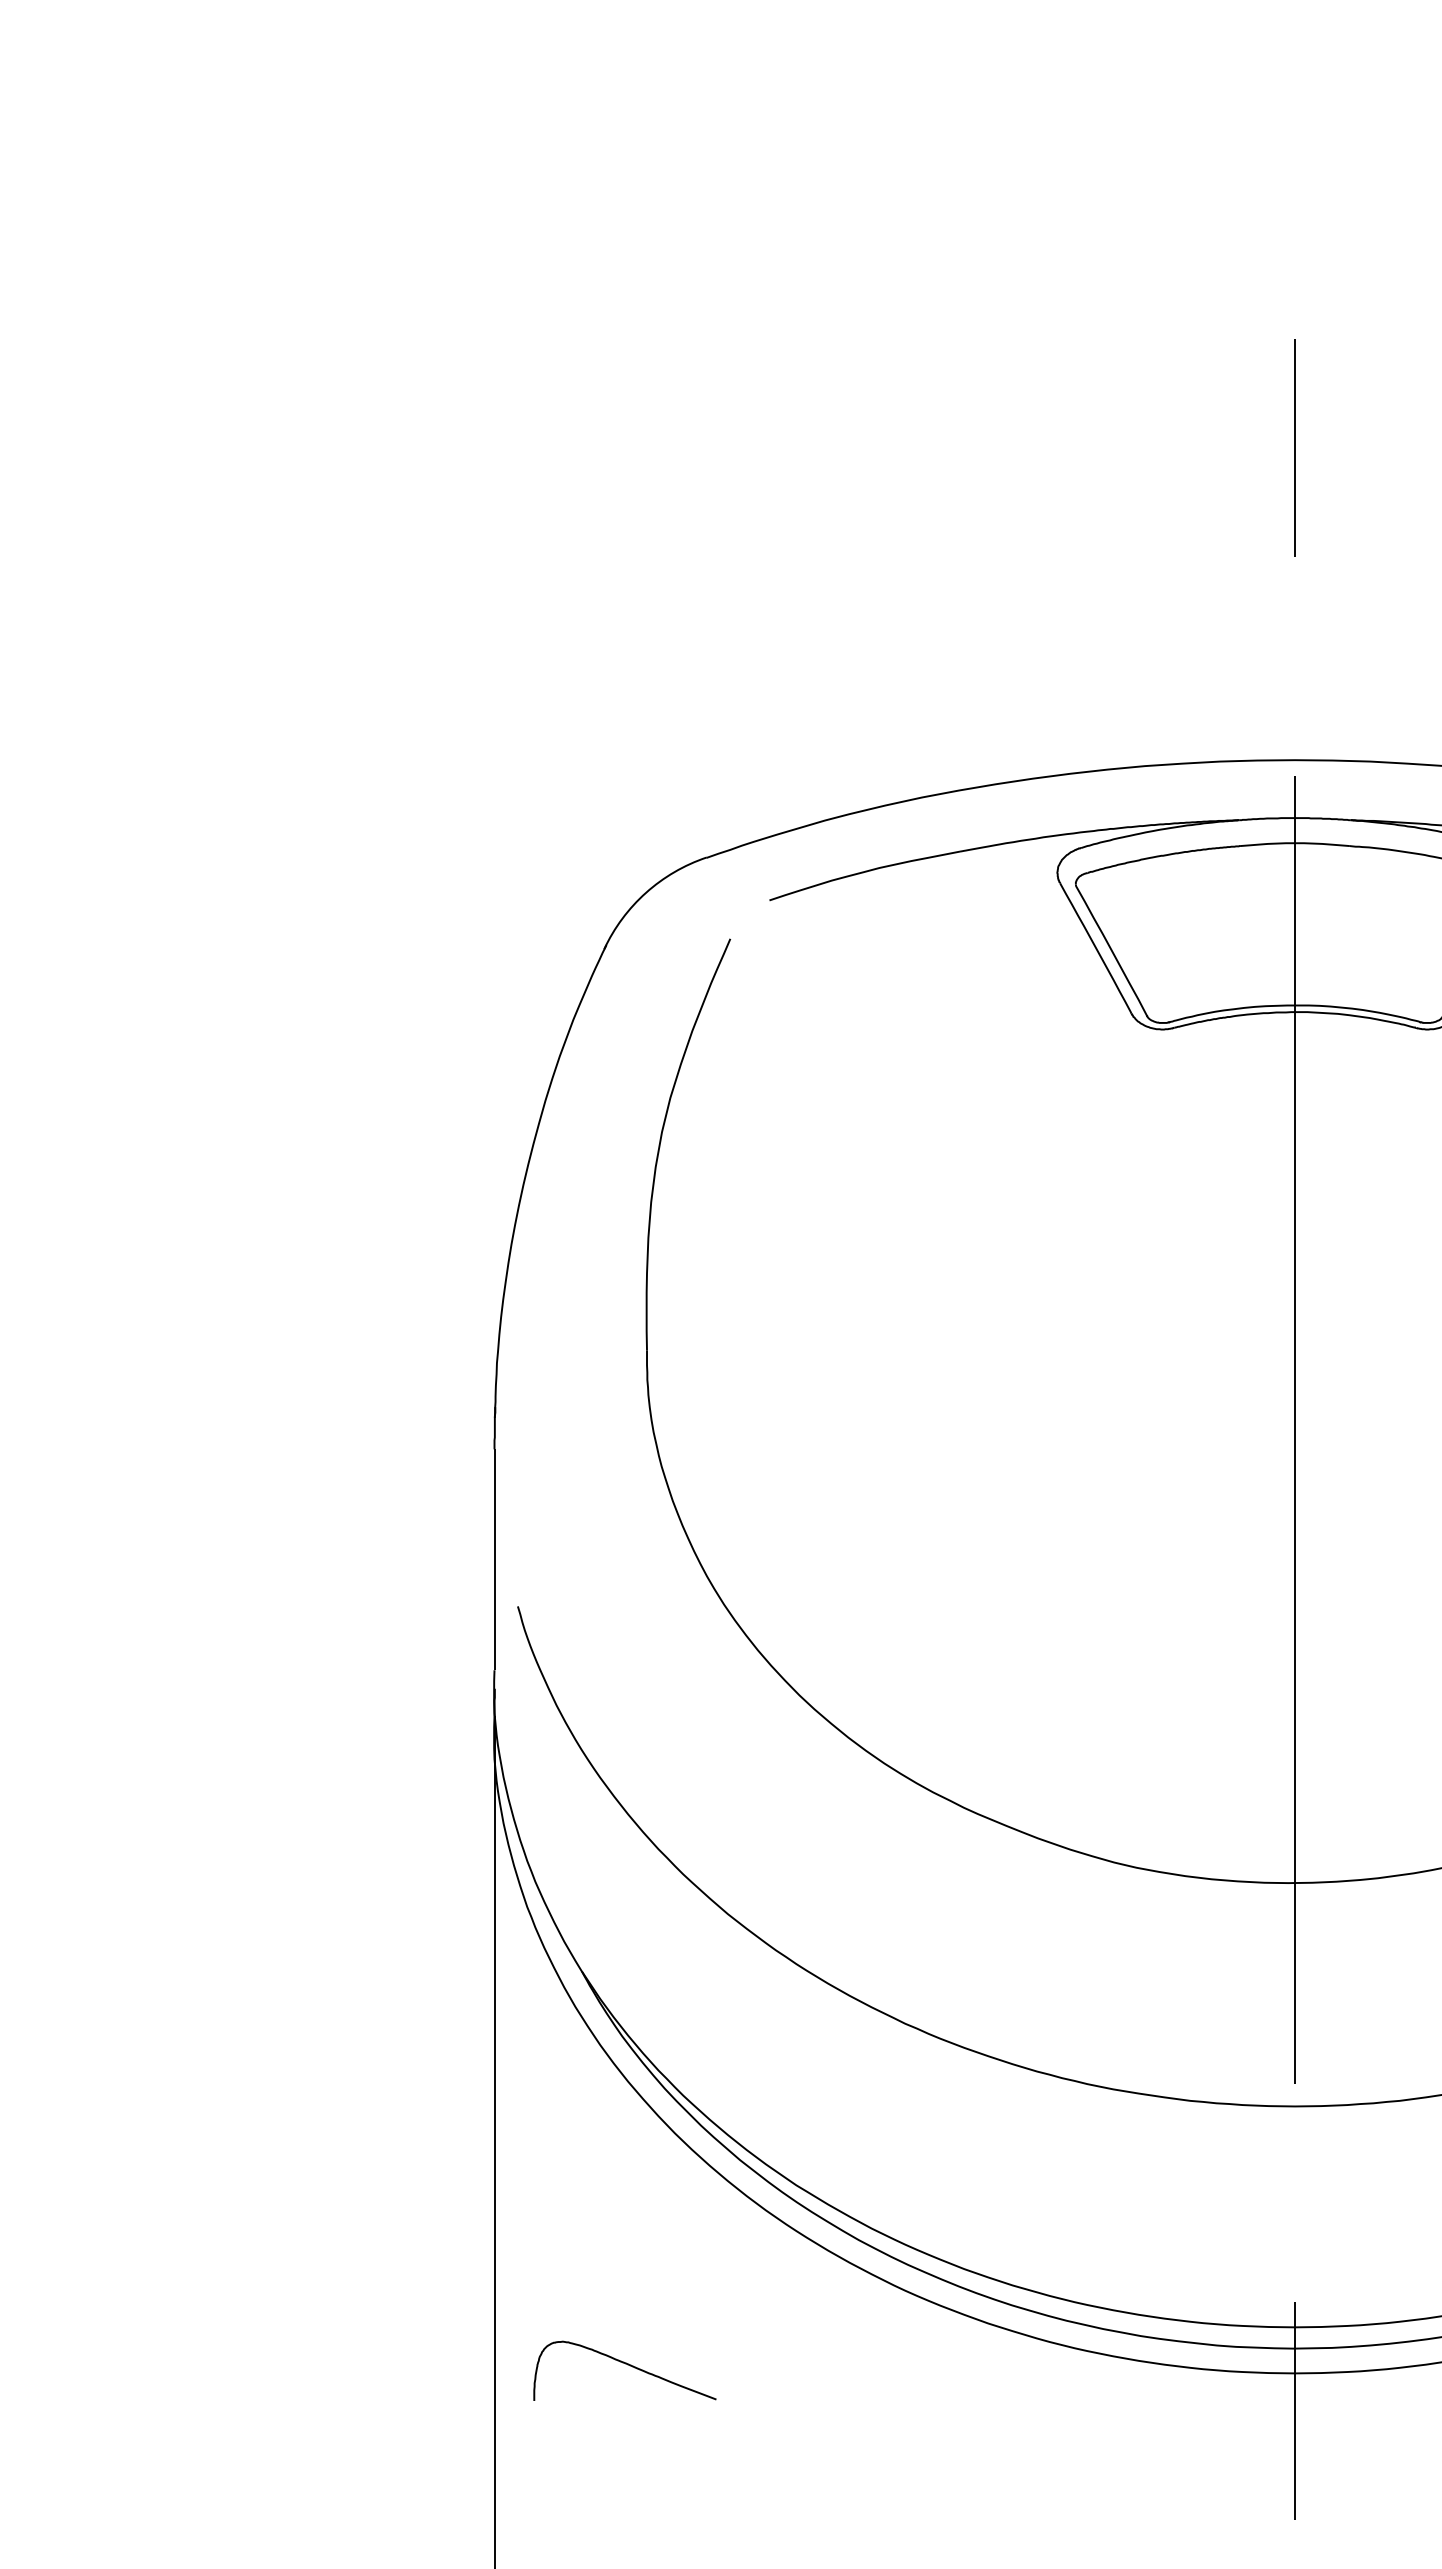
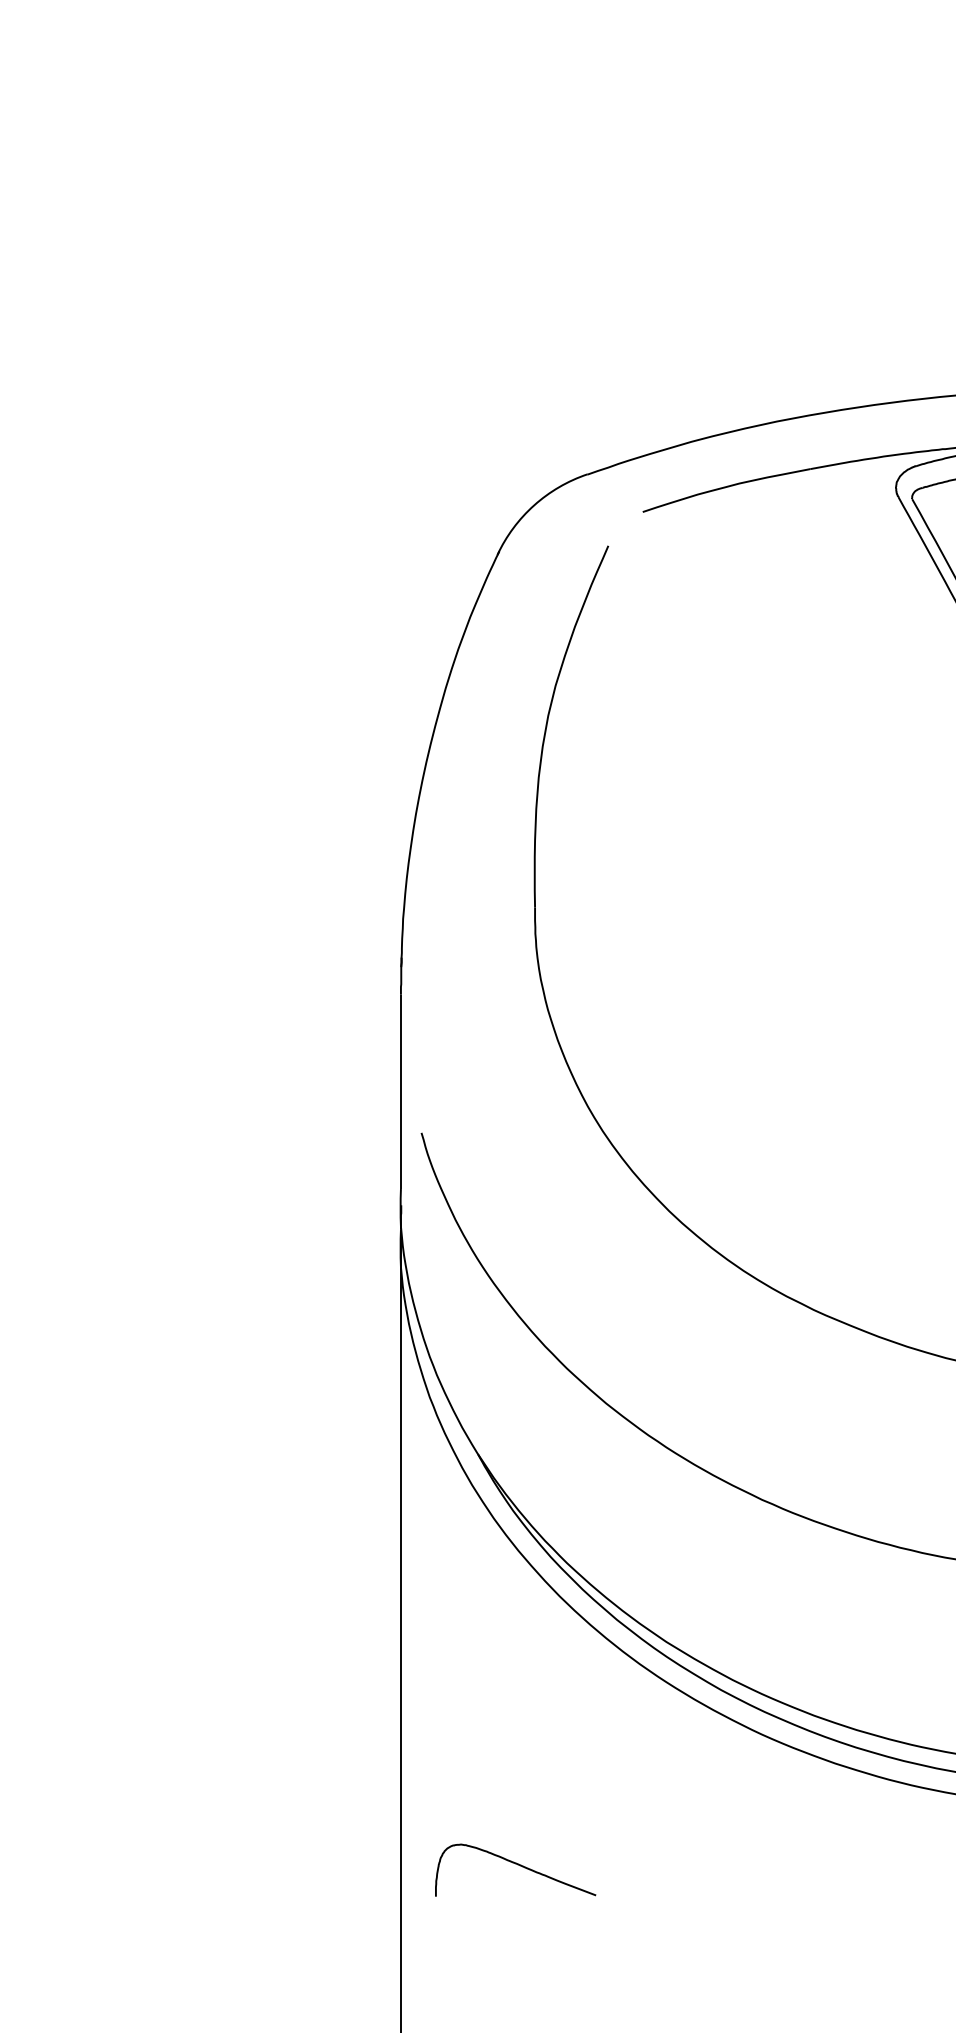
curve: (627, 2365) -> (517, 1865), moved

